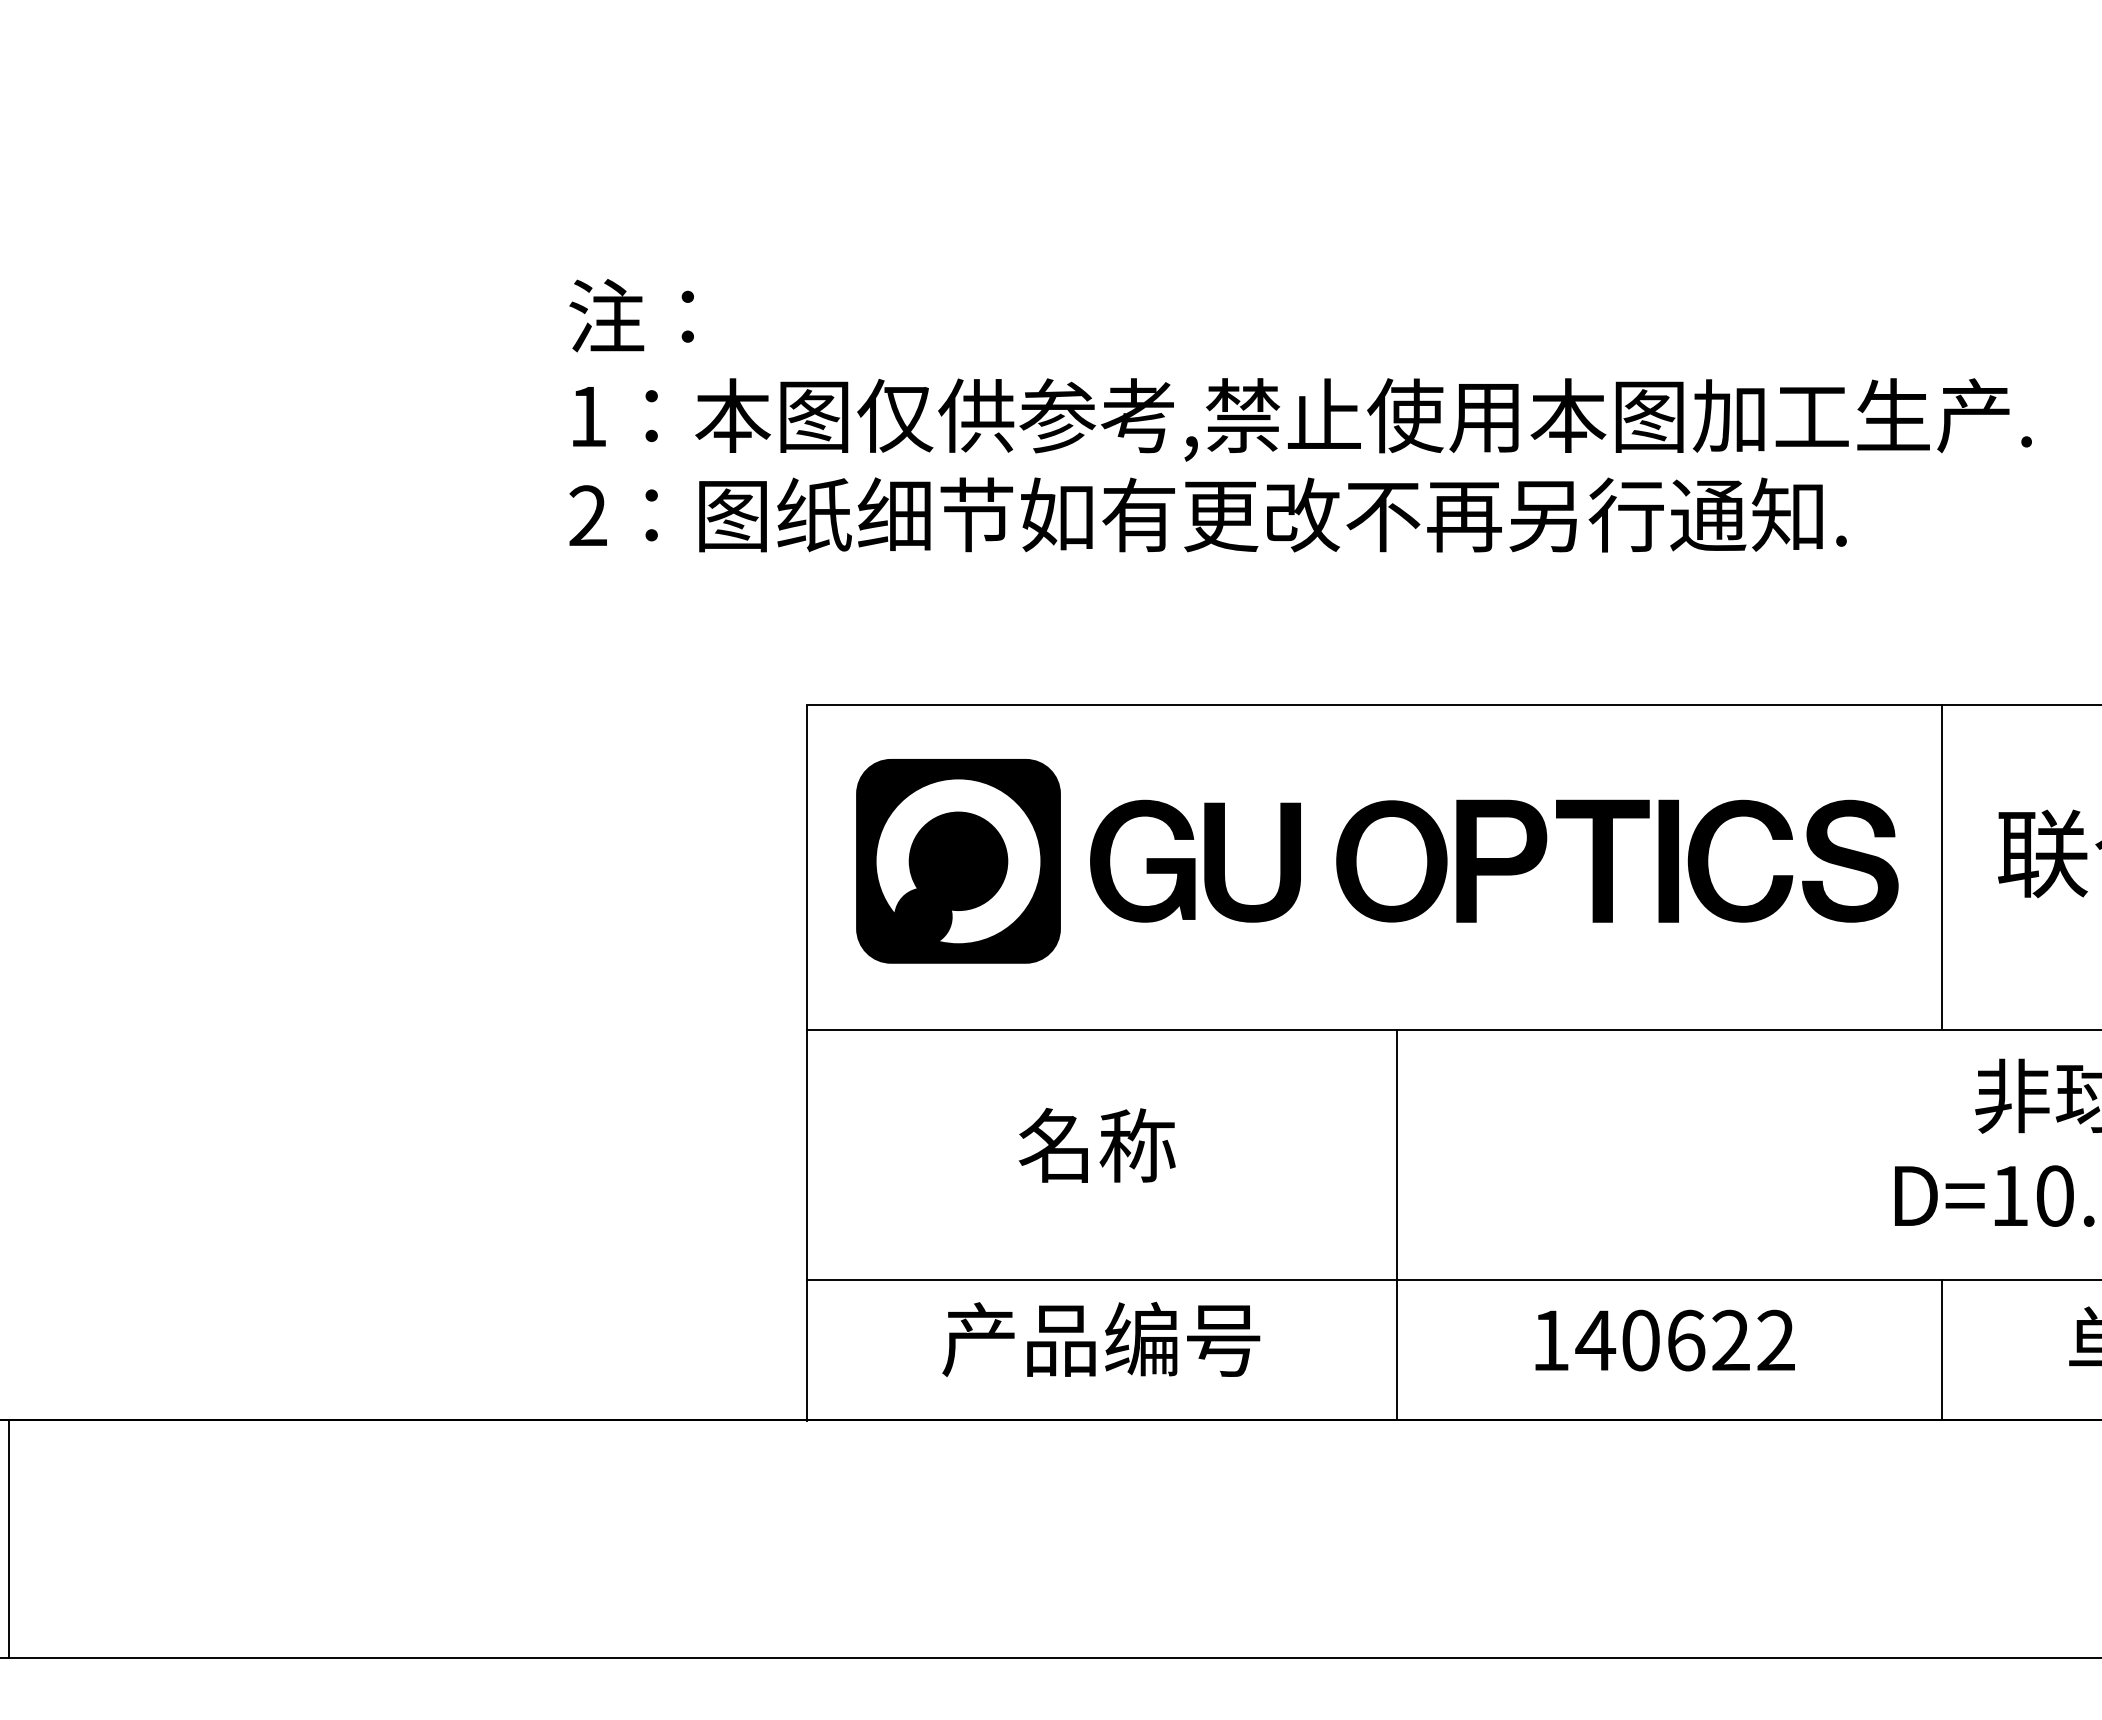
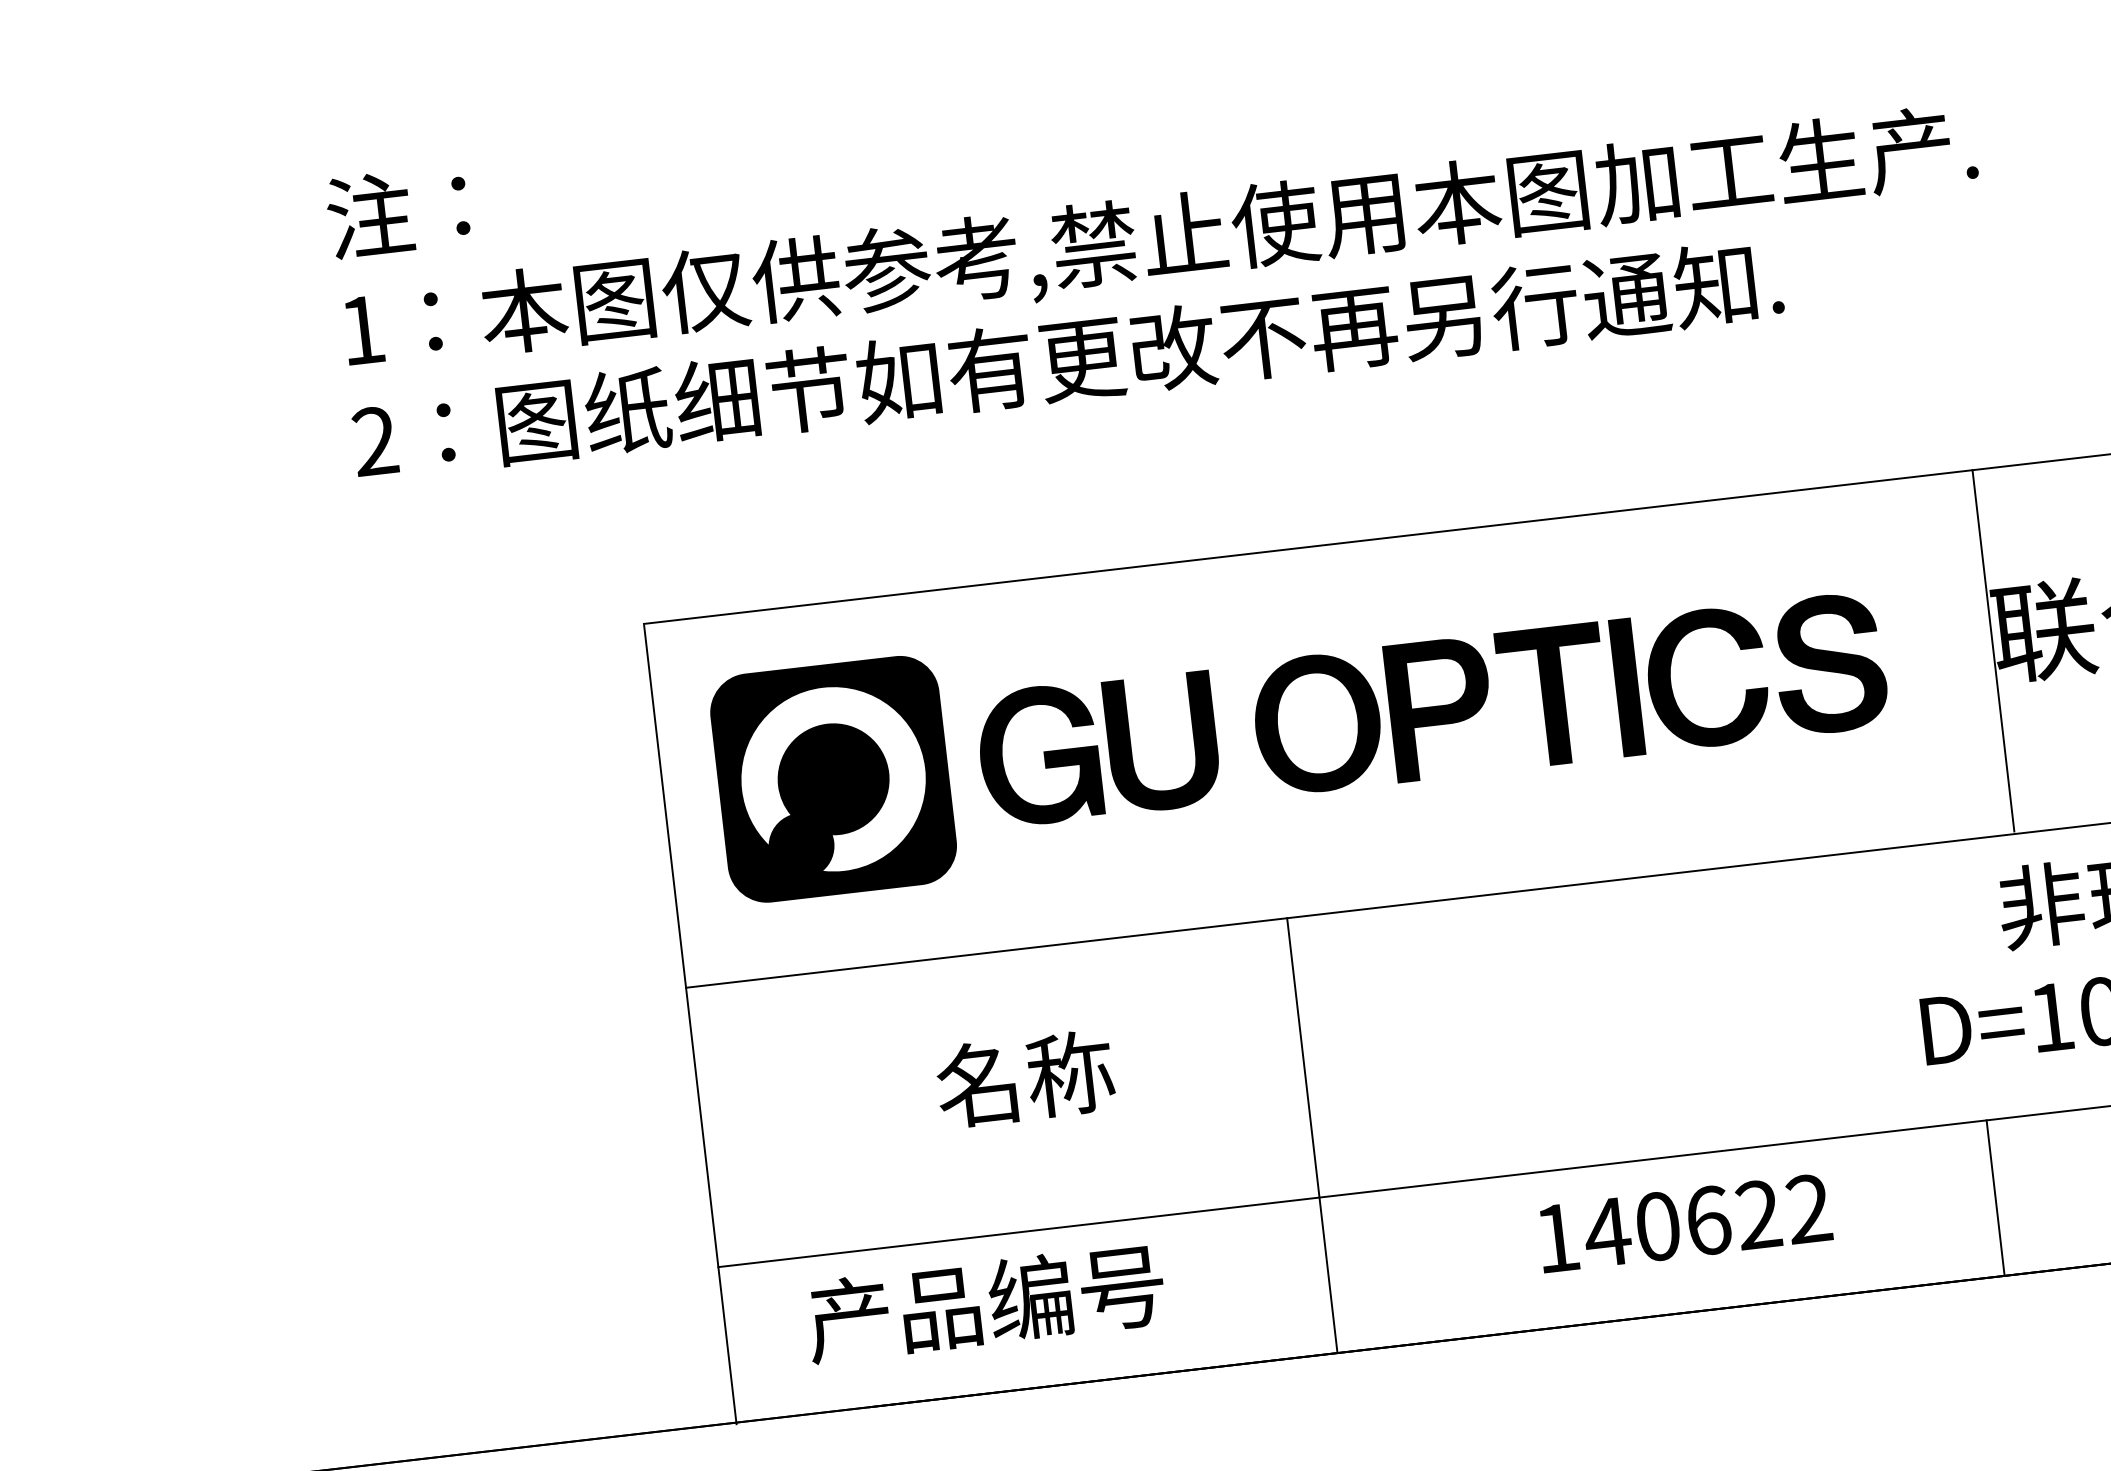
line: (1942, 866) -> (1993, 650), moved
line: (1396, 1224) -> (1311, 1135), moved
text: (1101, 1338) -> (985, 1301), moved

